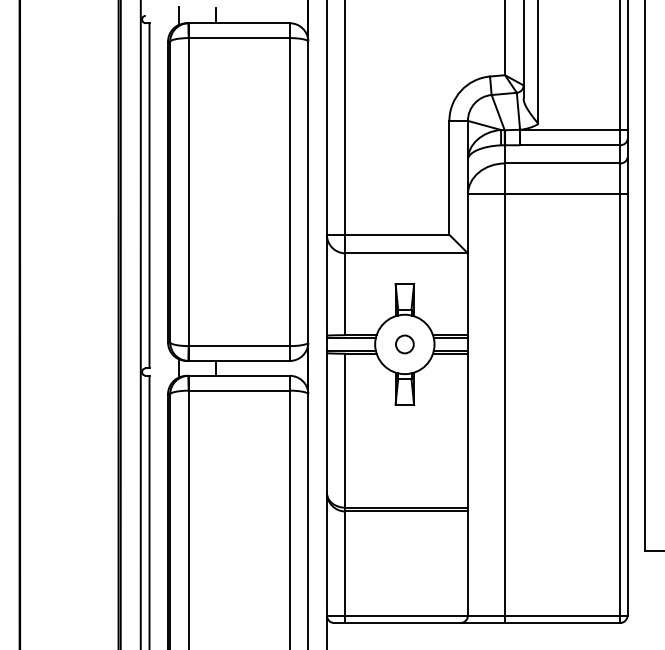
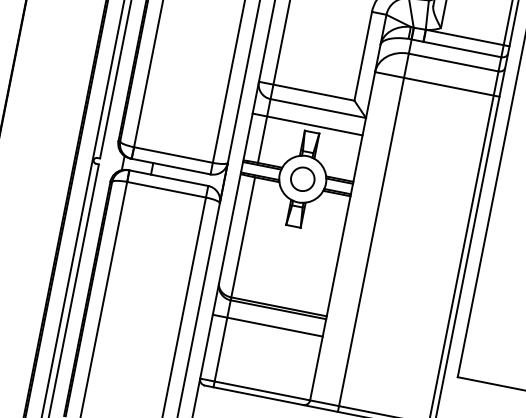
line: (396, 275) -> (306, 124), added
circle: (404, 344) -> (302, 179), size x1.67
line: (396, 533) -> (267, 325), added

